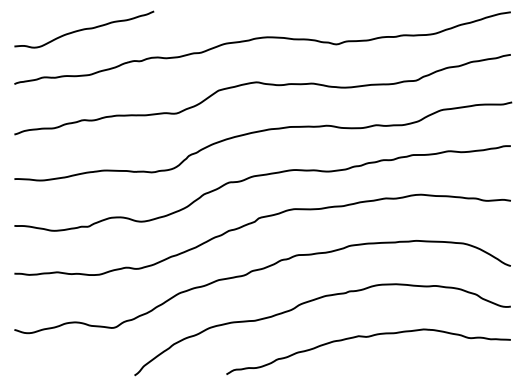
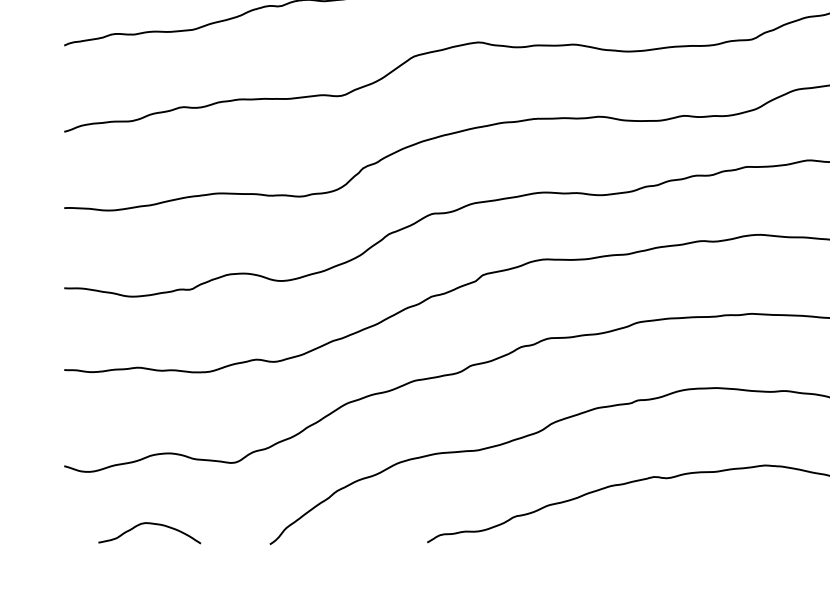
curve: (64, 364) -> (149, 525), added

